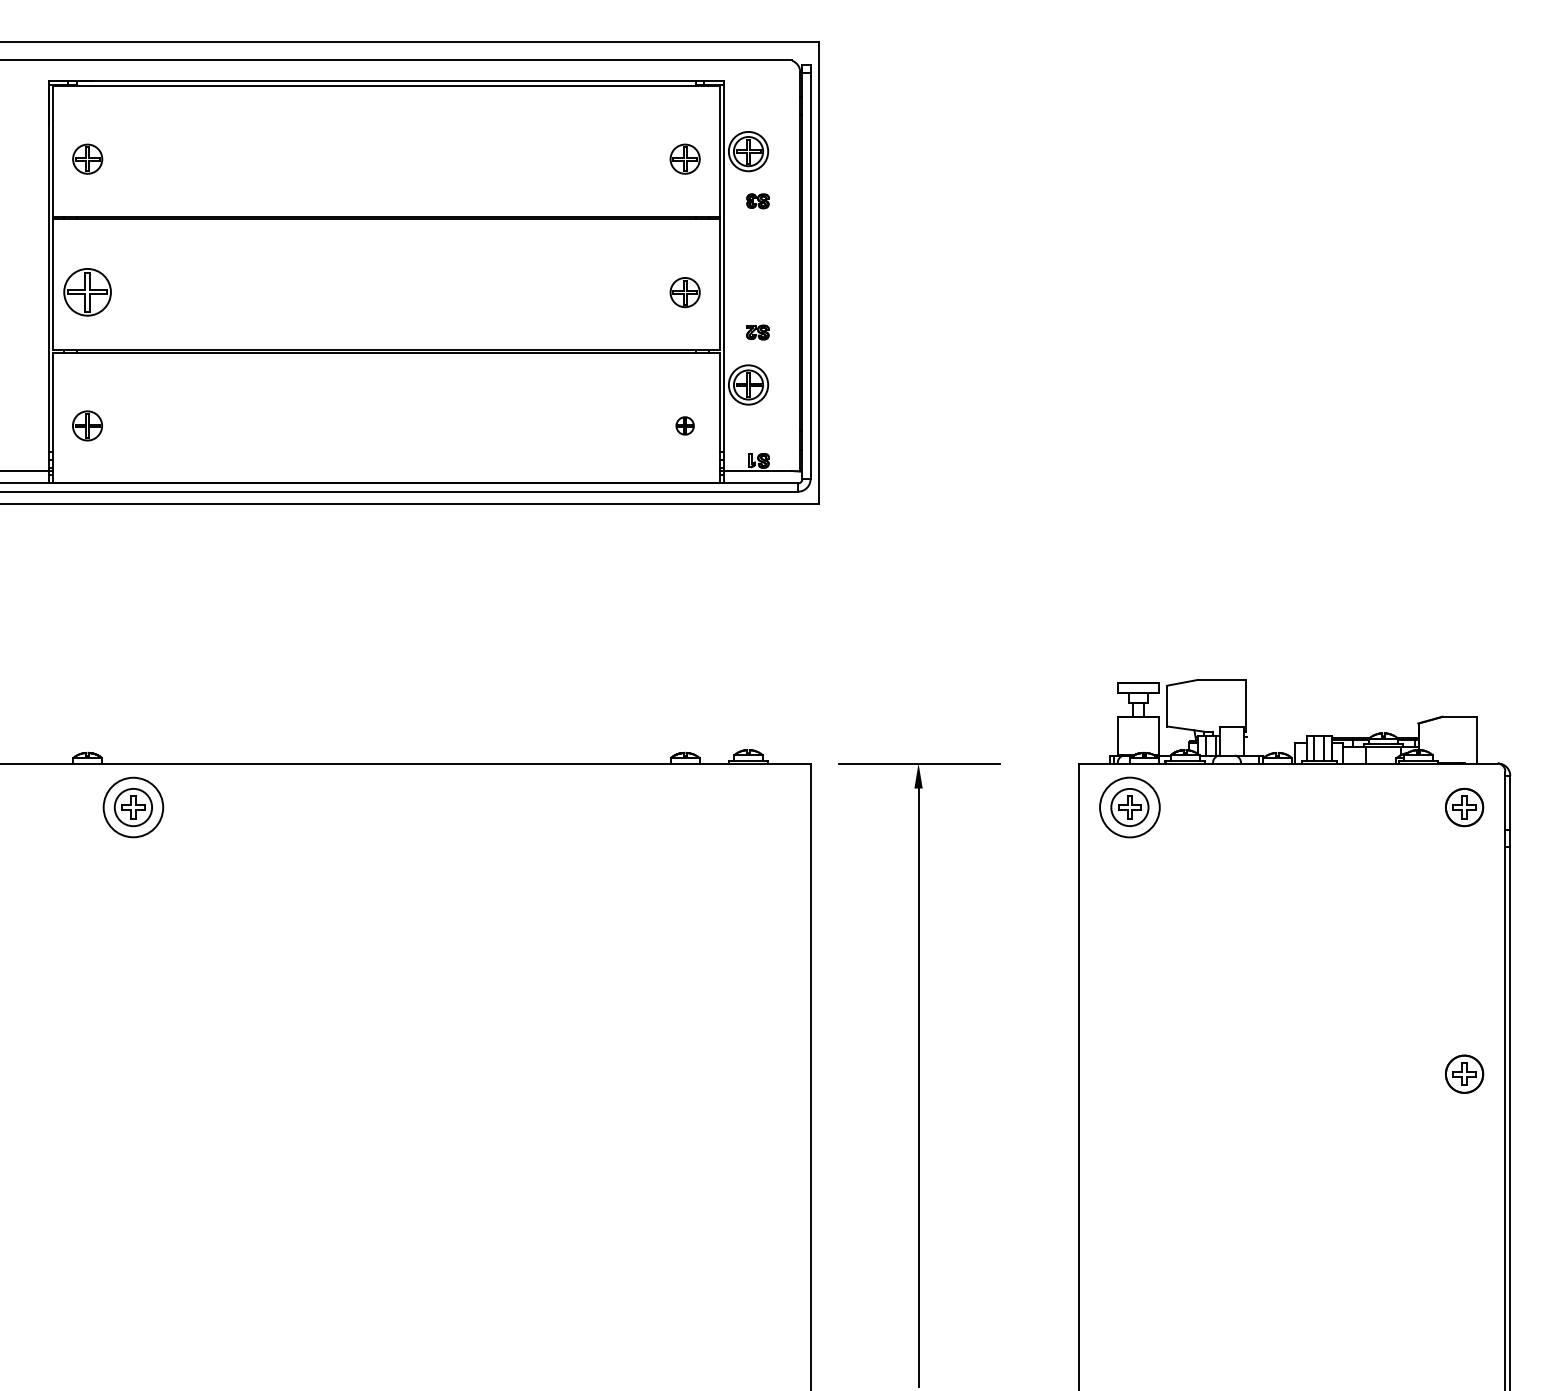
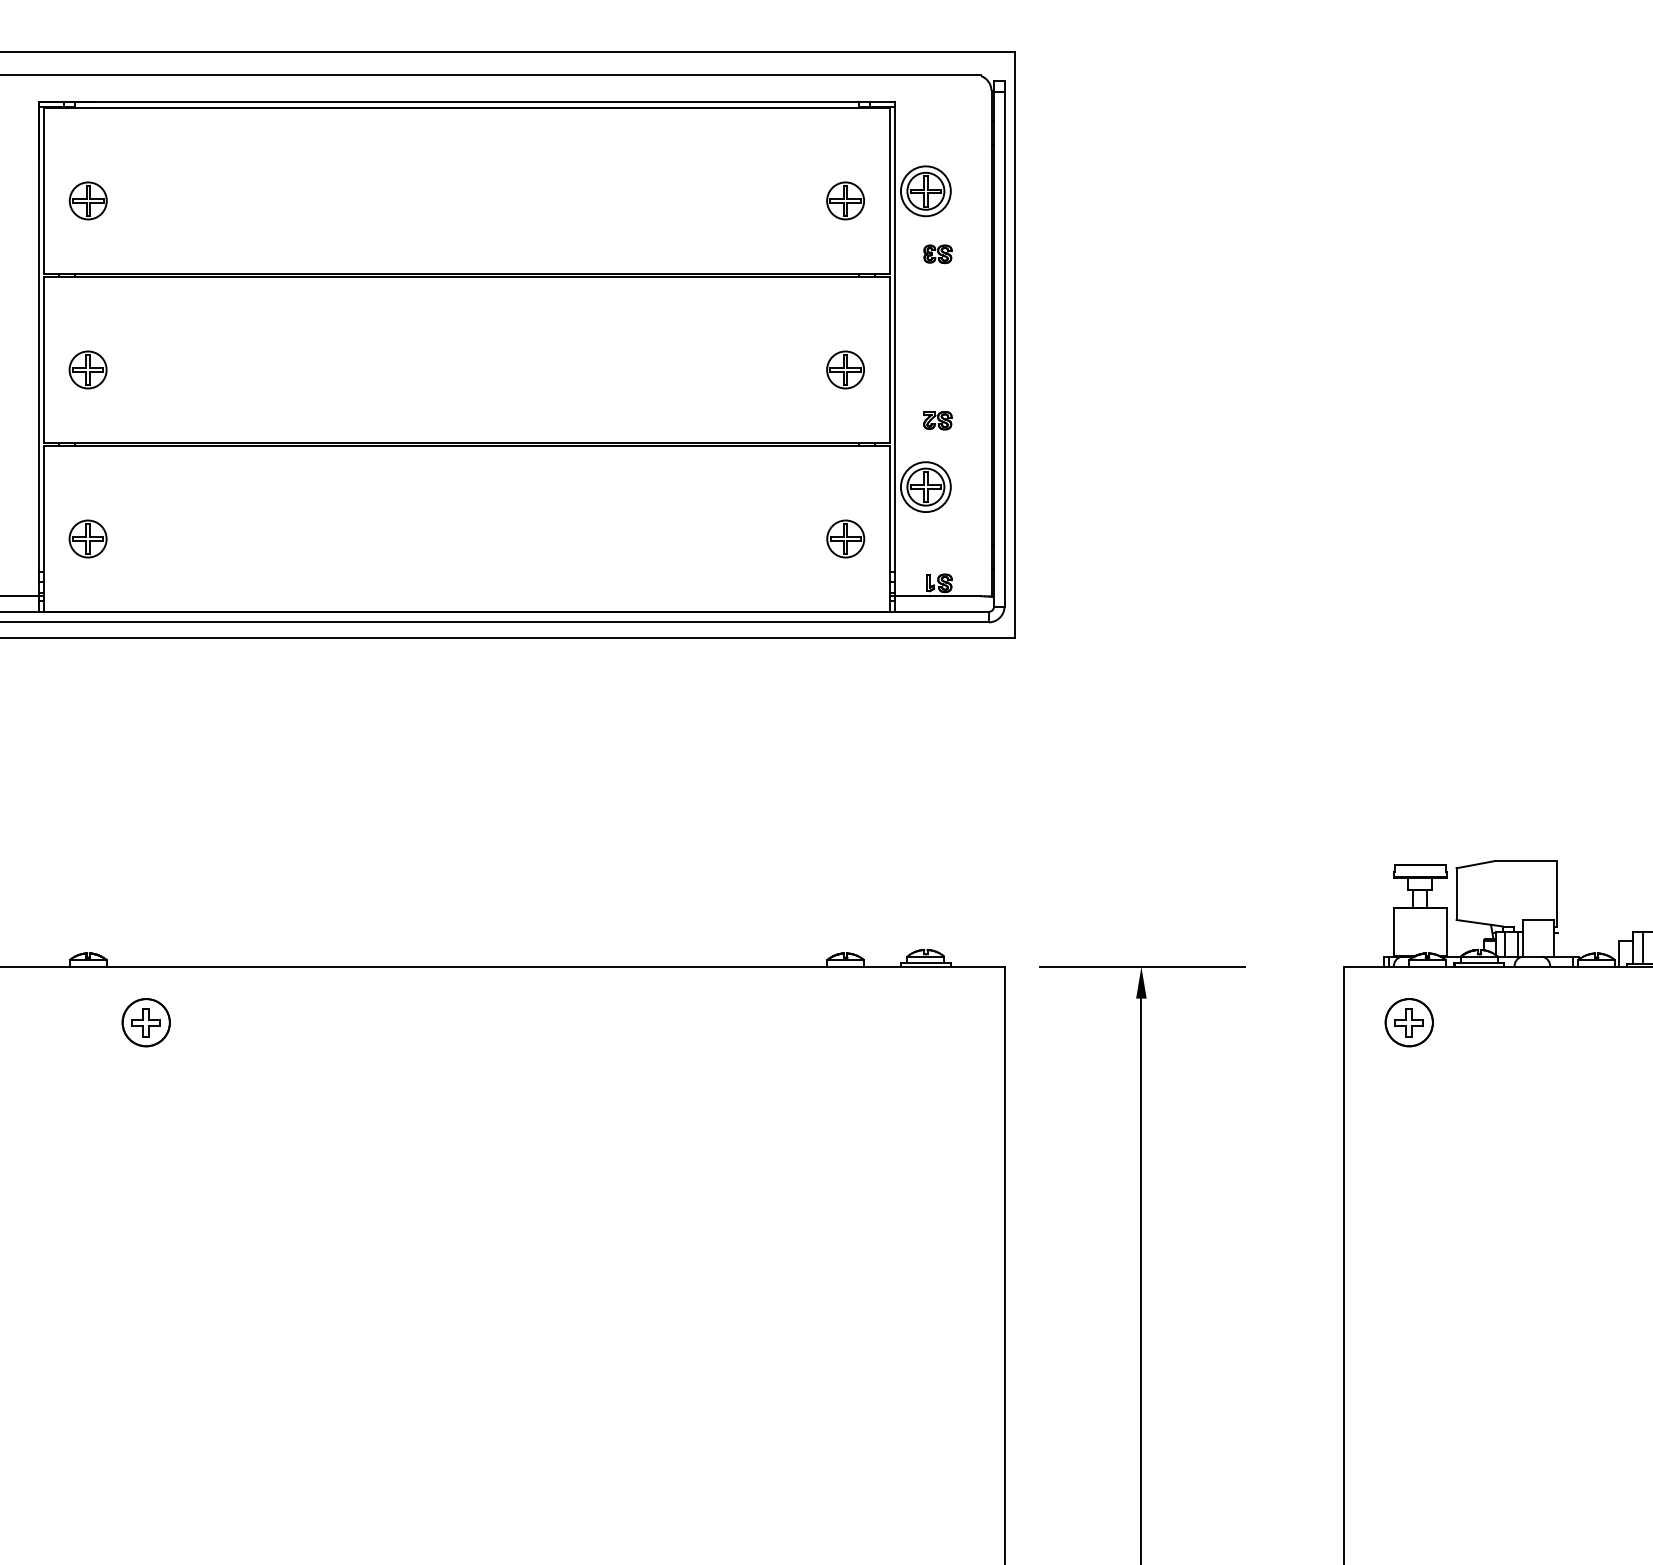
part: (87, 292) -> (88, 369), size x0.62
part: (684, 425) -> (844, 538), size x1.67
circle: (133, 807) -> (146, 1022), size x0.62
circle: (1129, 807) -> (1408, 1022), size x0.62

